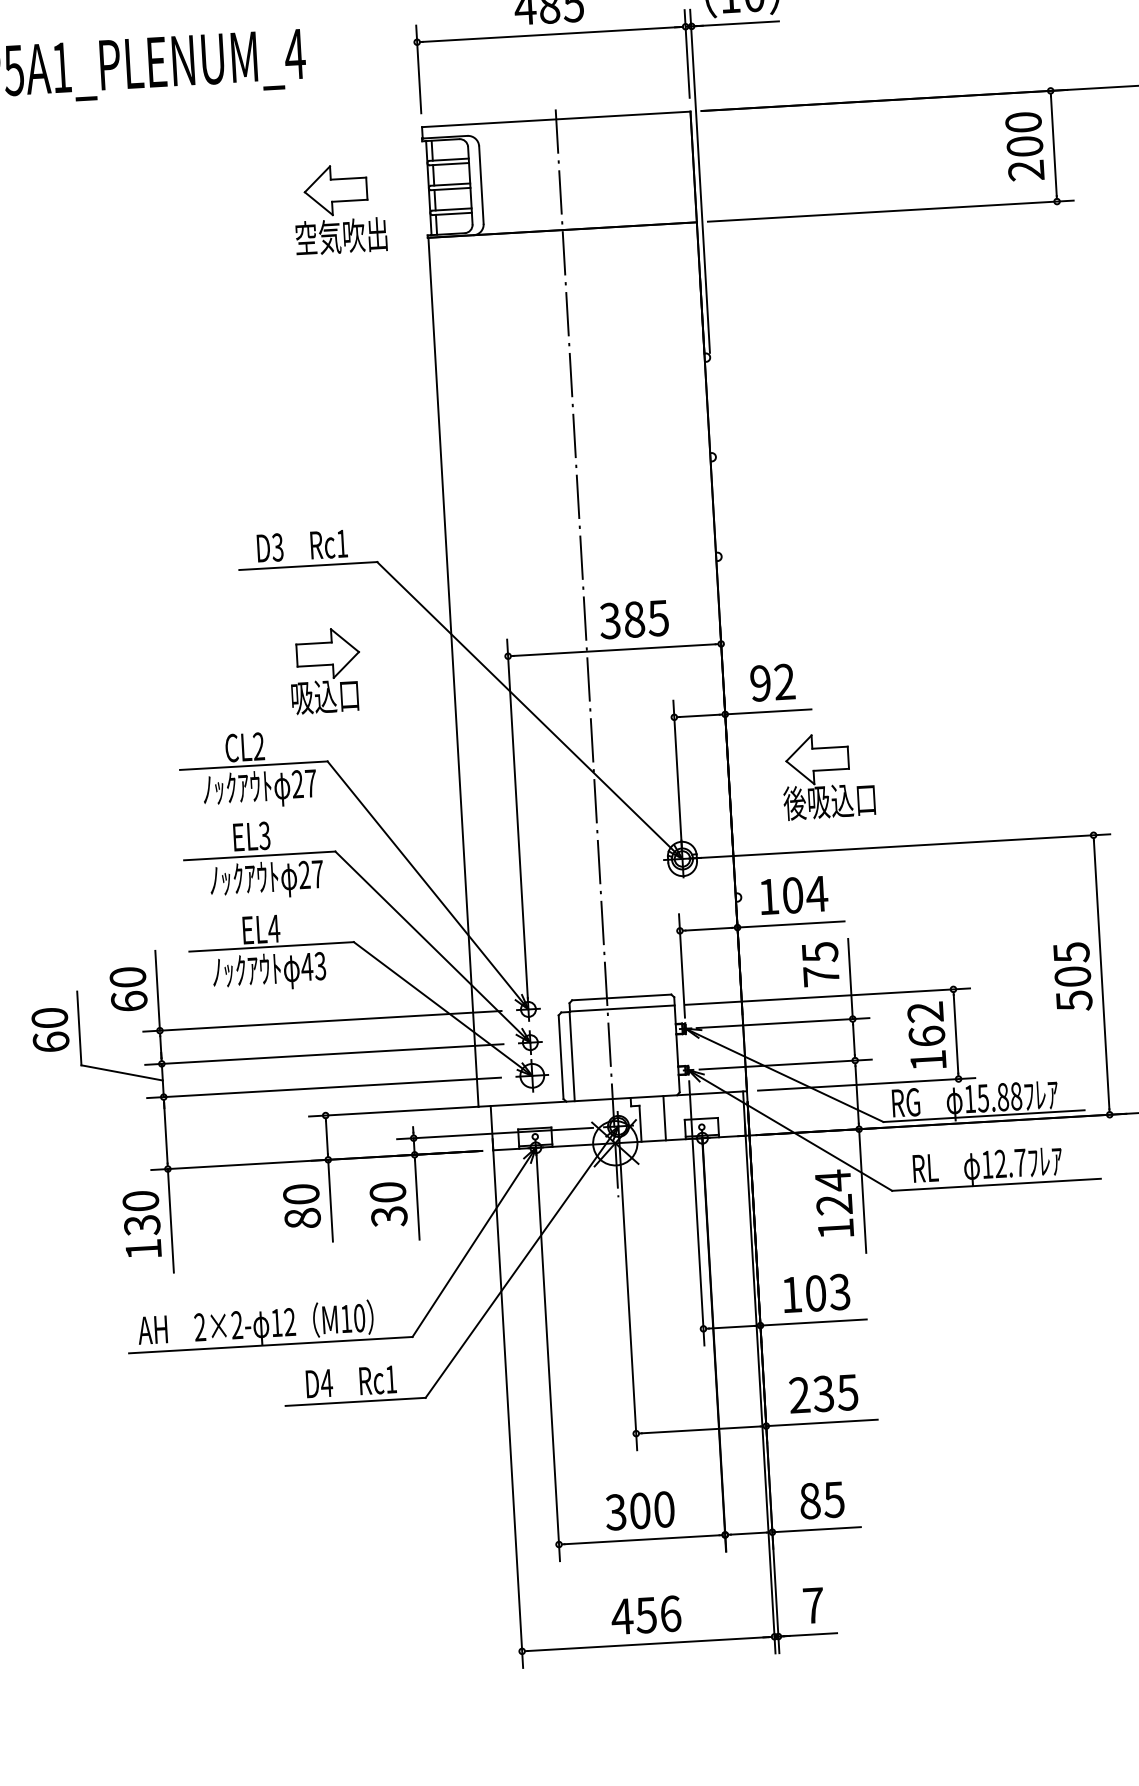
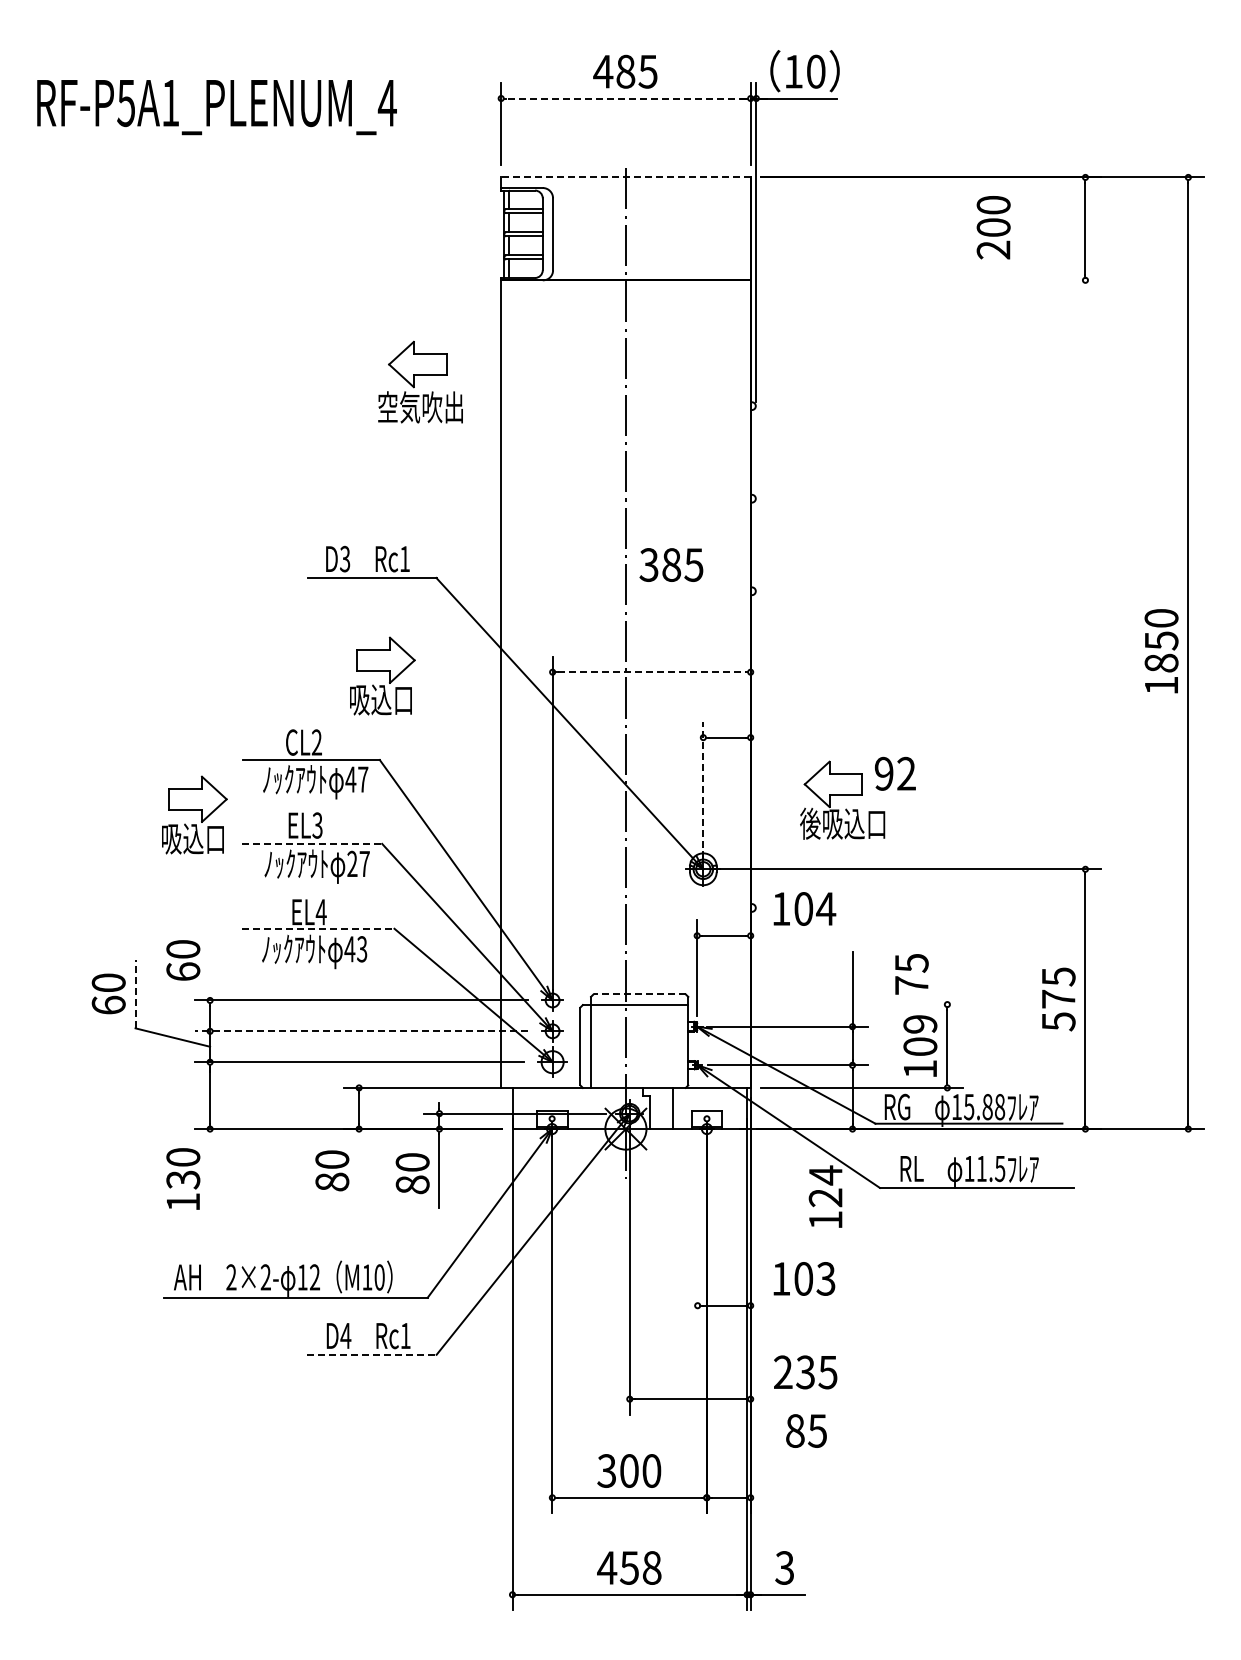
line: (550, 34) -> (625, 98), solid -> dashed
line: (555, 119) -> (625, 177), solid -> dashed
text: (1024, 146) -> (993, 227), moved
part: (339, 208) -> (420, 381), moved
line: (890, 211) -> (930, 280), removed
text: (634, 619) -> (671, 564), moved
line: (614, 650) -> (651, 672), solid -> dashed
text: (772, 682) -> (895, 773), moved
line: (768, 711) -> (790, 737), removed
line: (677, 774) -> (703, 790), solid -> dashed
text: (297, 784) -> (350, 779), 27 -> 47
part: (131, 831) -> (194, 814), added
line: (260, 855) -> (312, 843), solid -> dashed
line: (791, 924) -> (800, 935), removed
line: (272, 946) -> (318, 928), solid -> dashed
text: (820, 964) -> (911, 974), moved
text: (1072, 975) -> (1058, 998), 505 -> 575
line: (158, 990) -> (210, 963), removed
line: (827, 996) -> (830, 1004), removed
line: (621, 997) -> (639, 994), solid -> dashed
text: (926, 1024) -> (920, 1035), 162 -> 109
line: (79, 1027) -> (135, 993), solid -> dashed
line: (323, 1054) -> (360, 1031), solid -> dashed
text: (1010, 1163) -> (990, 1168), 12.7 -> 11.5
line: (862, 1190) -> (852, 1186), removed
line: (331, 1201) -> (359, 1167), removed
line: (696, 1213) -> (697, 1198), removed
text: (389, 1216) -> (412, 1184), 30 -> 80
line: (171, 1221) -> (210, 1177), removed
line: (813, 1322) -> (799, 1305), removed
line: (356, 1401) -> (372, 1354), solid -> dashed
line: (822, 1423) -> (802, 1399), removed
text: (822, 1499) -> (806, 1430), moved
line: (816, 1529) -> (791, 1497), removed
text: (813, 1605) -> (784, 1567), 7 -> 3
text: (670, 1613) -> (651, 1567), 456 -> 458

